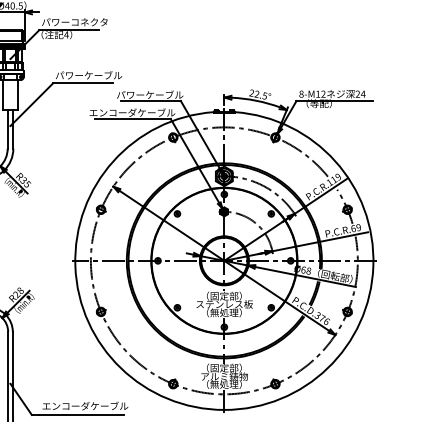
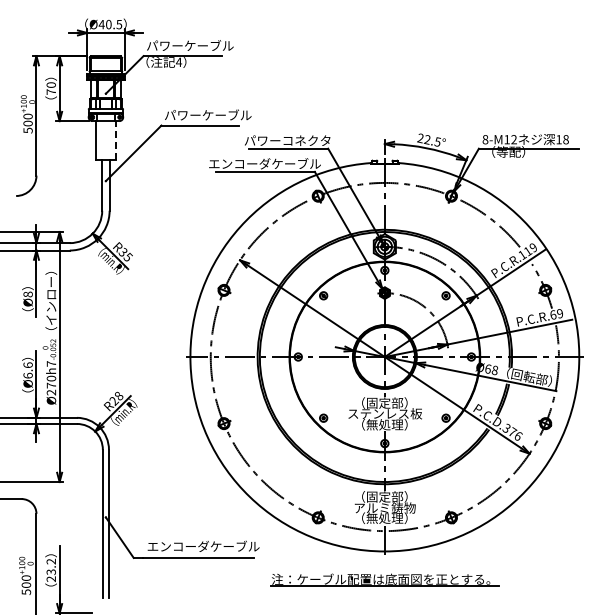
text: (89, 22) -> (209, 45), パワーコネクタ -> パワーケーブル
line: (17, 94) -> (115, 140), solid -> dashed
text: (165, 94) -> (307, 140), パワーケーブル -> パワーコネクタ
text: (360, 94) -> (562, 139), 24 -> 18

